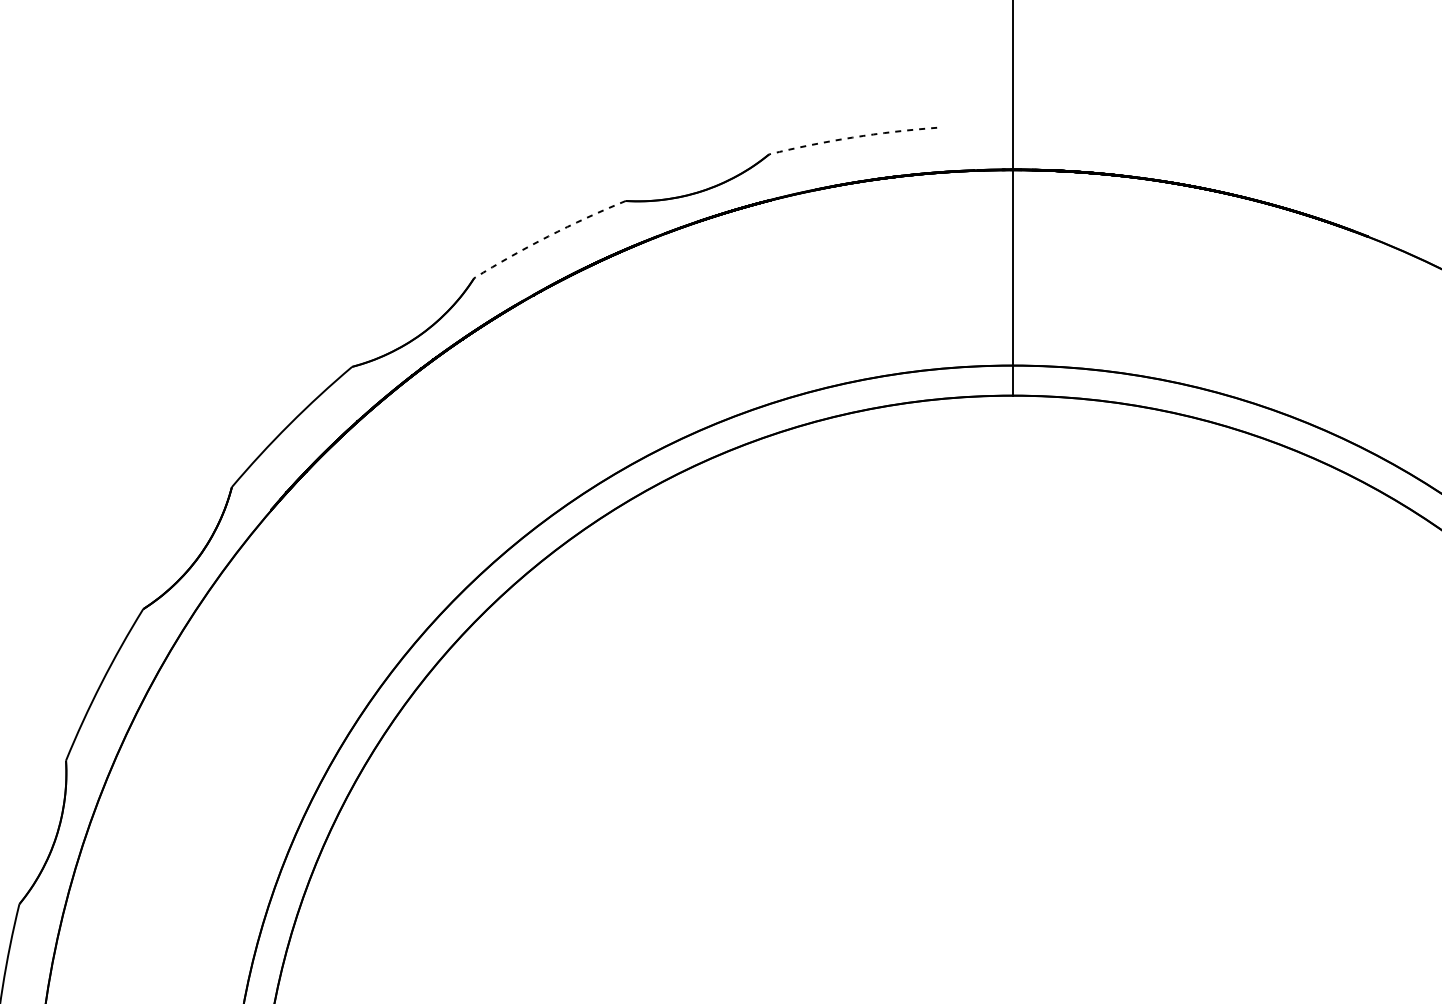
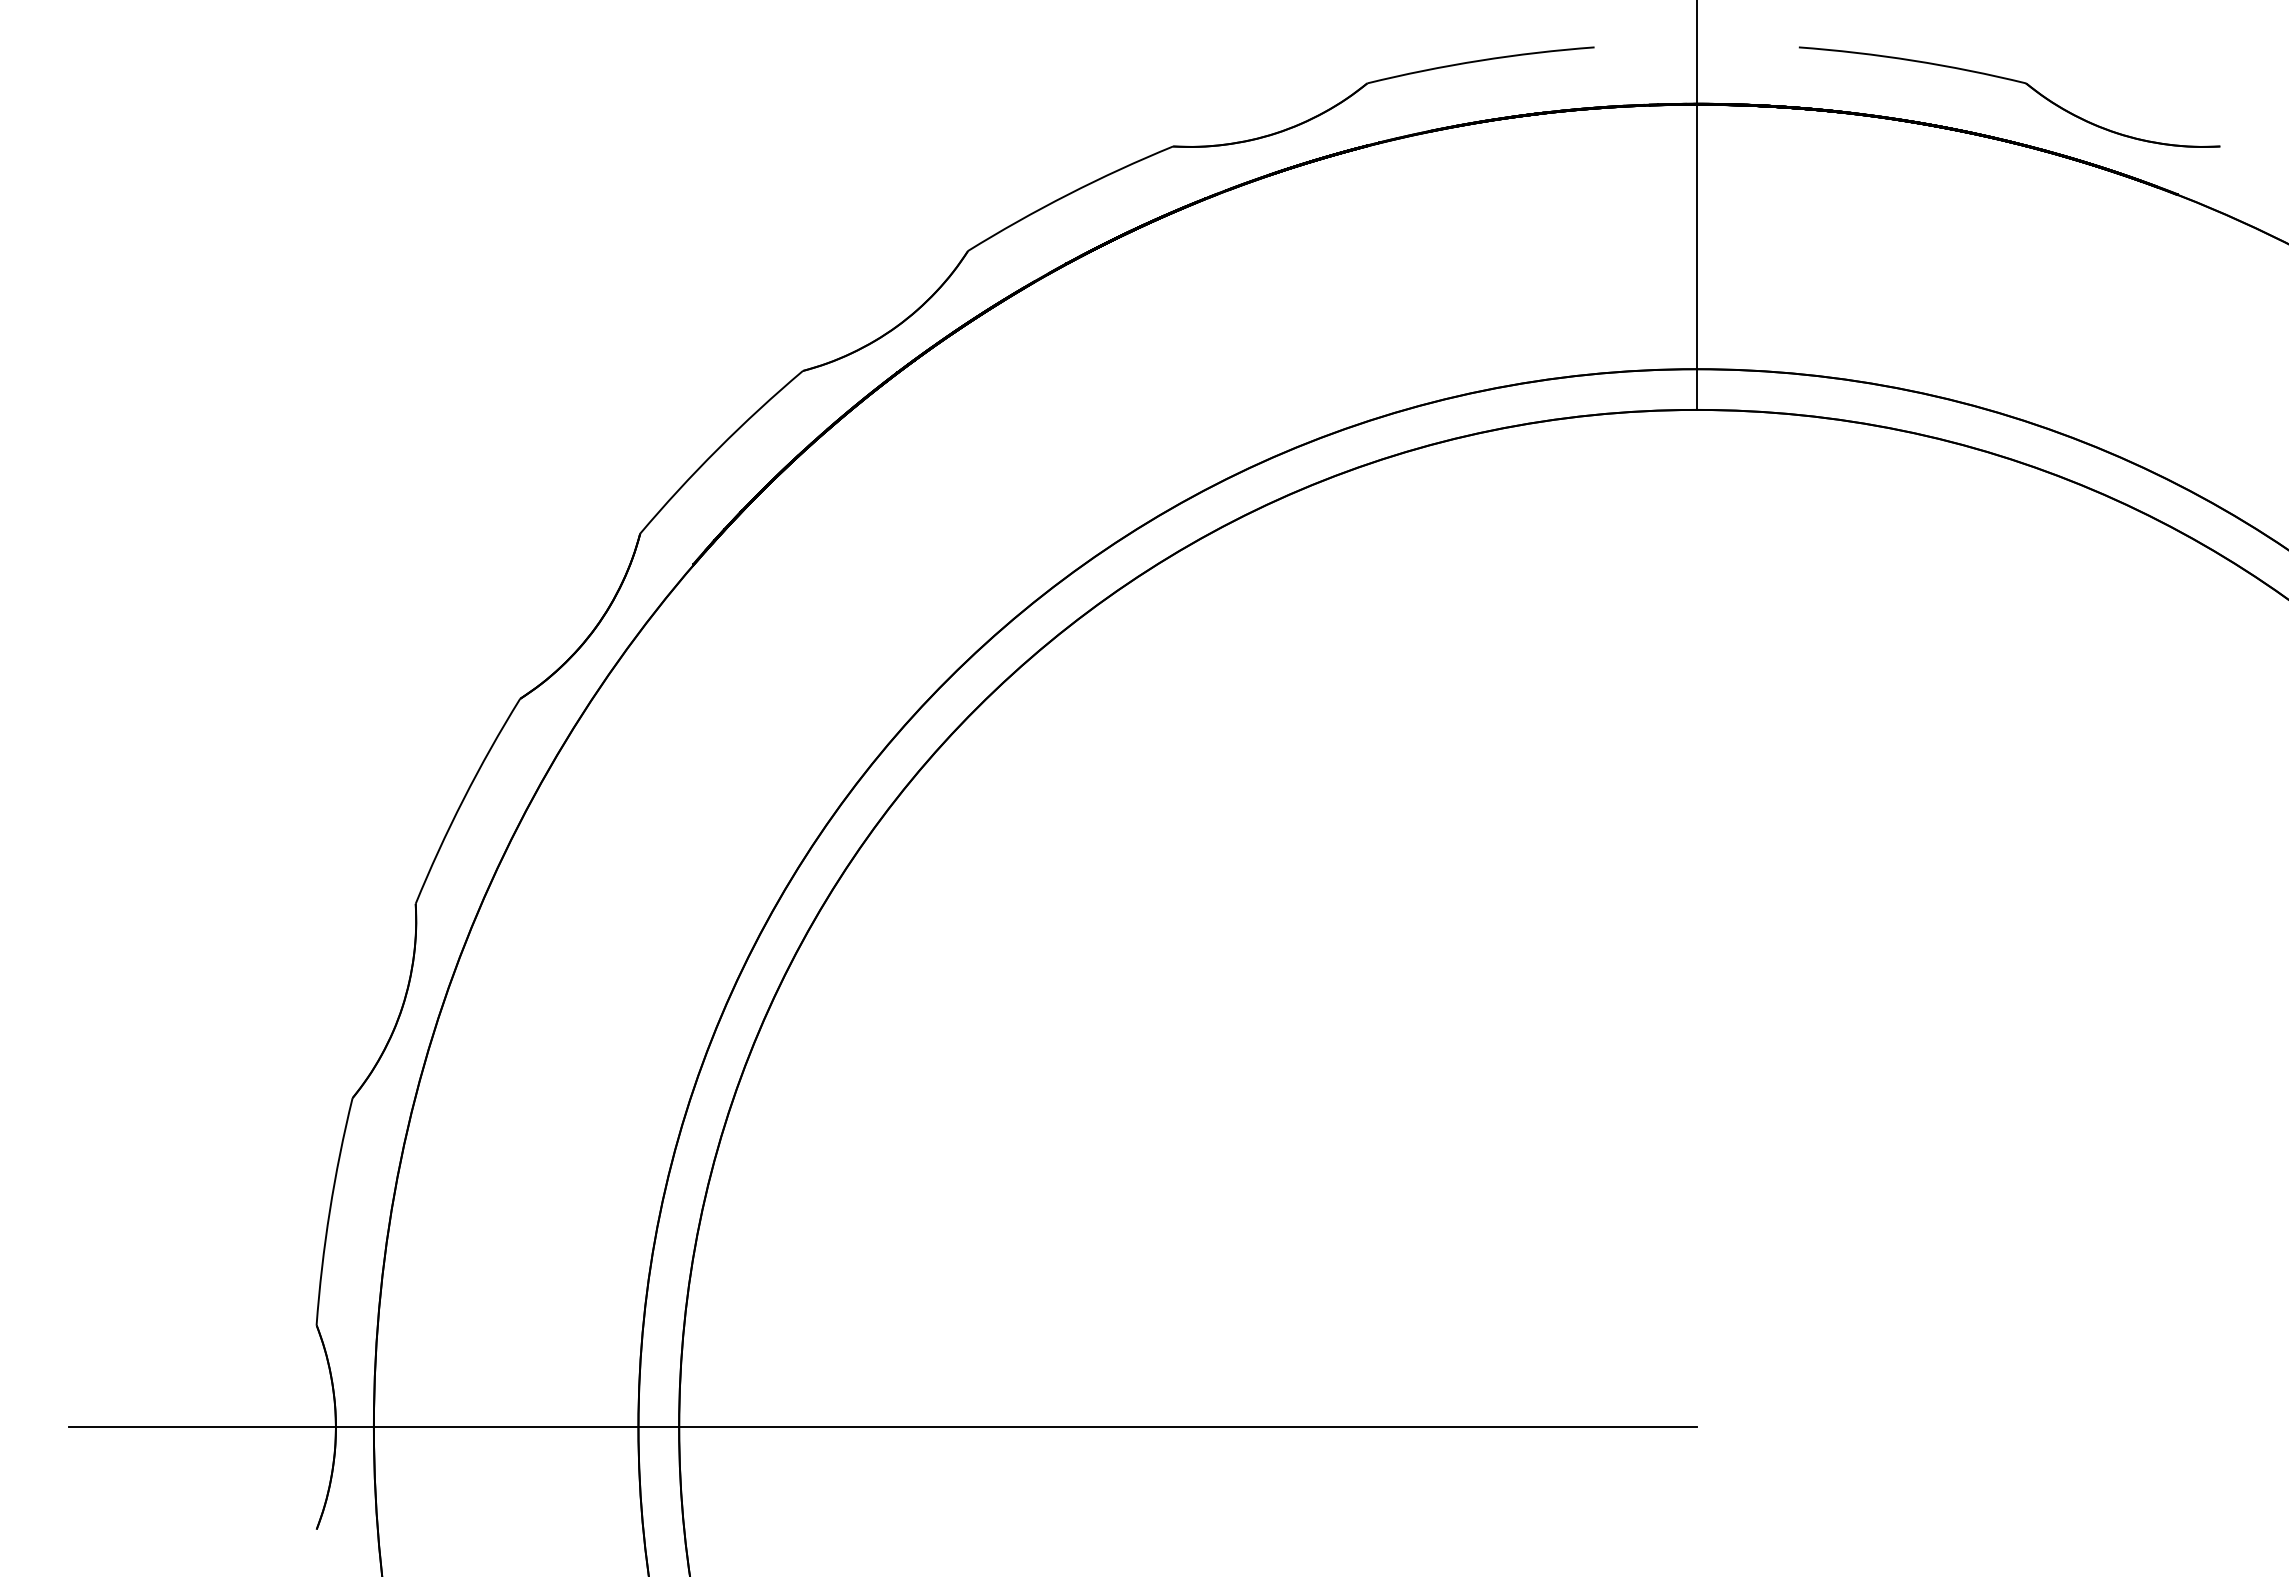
arc: (852, 137) -> (1480, 60), dashed -> solid
part: (1246, 153) -> (2013, 81), added
arc: (548, 236) -> (1068, 194), dashed -> solid

